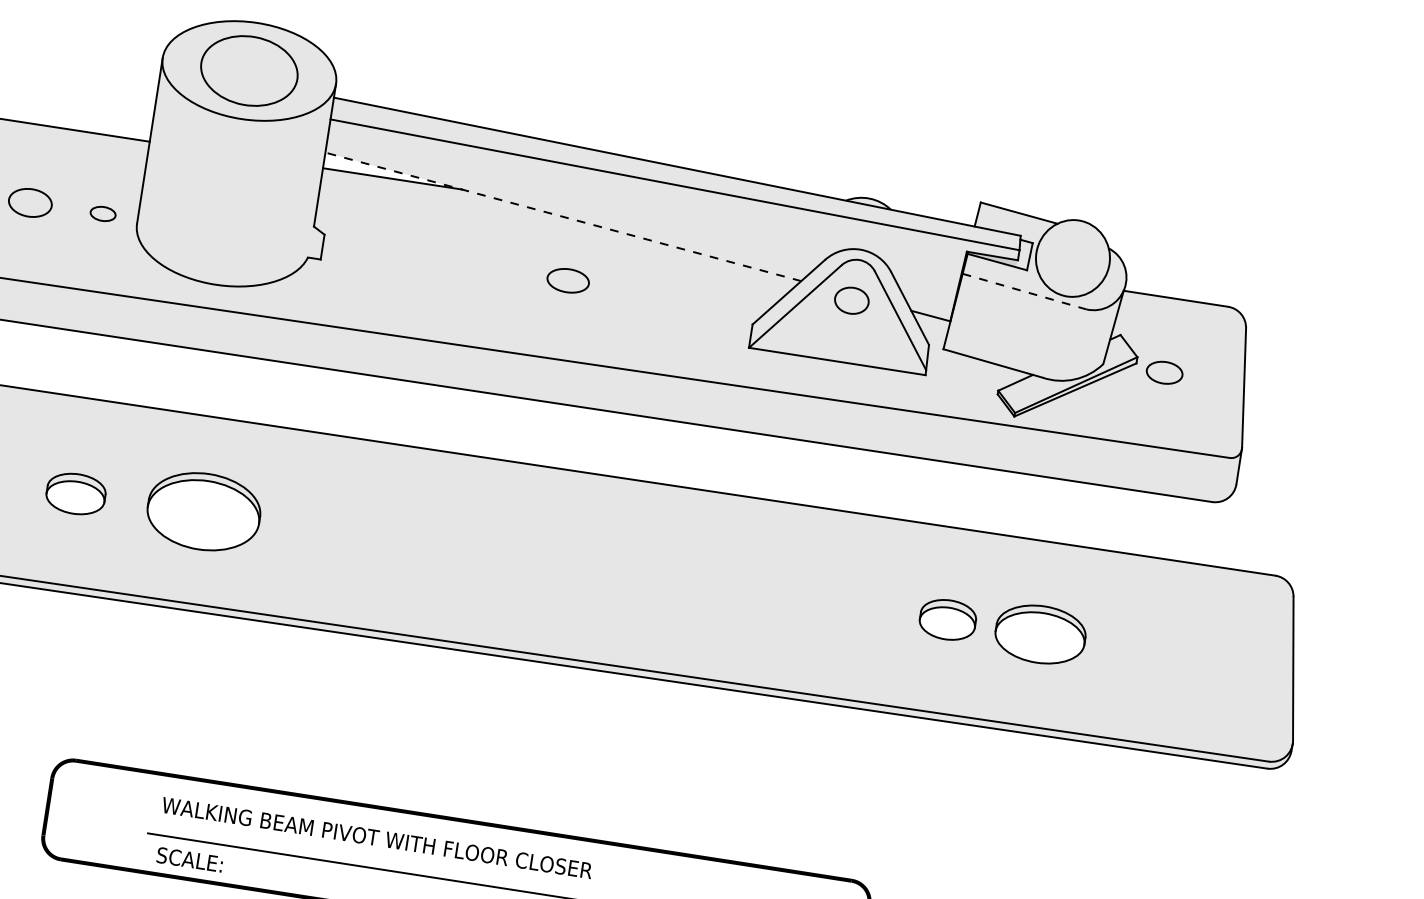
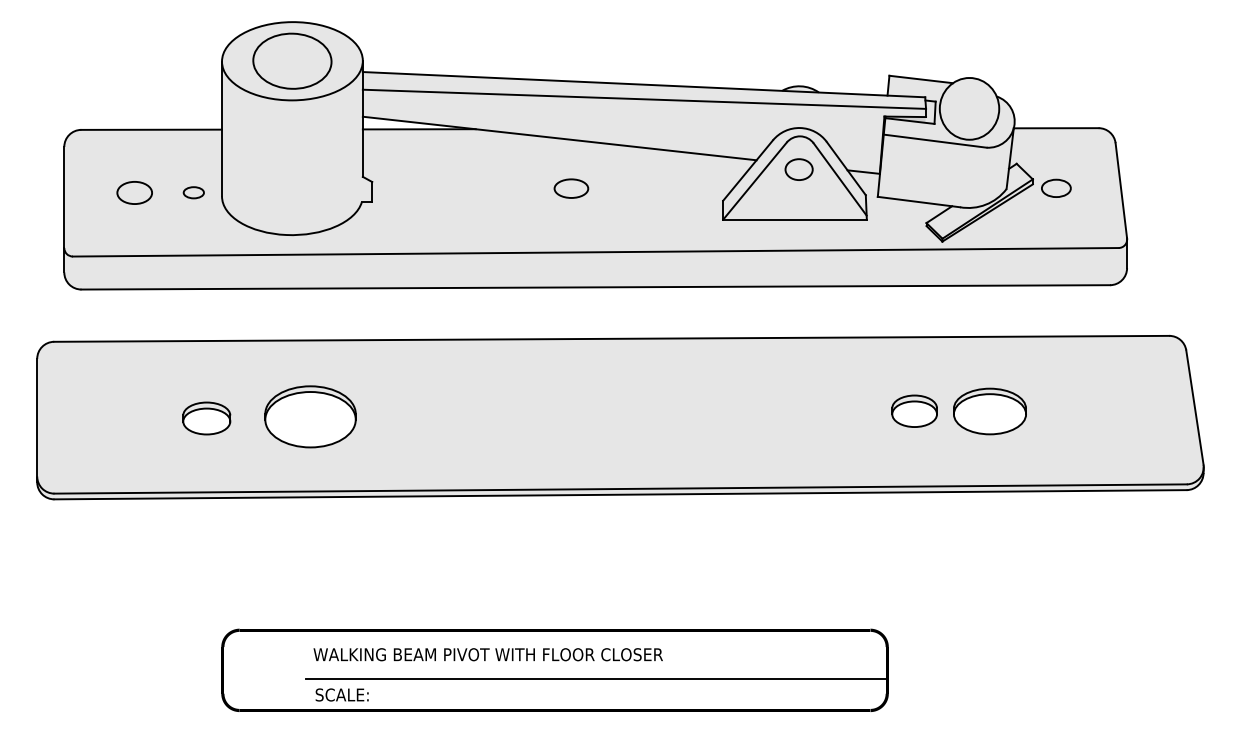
line: (563, 216) -> (559, 138), dashed -> solid
line: (1024, 292) -> (935, 141), dashed -> solid

